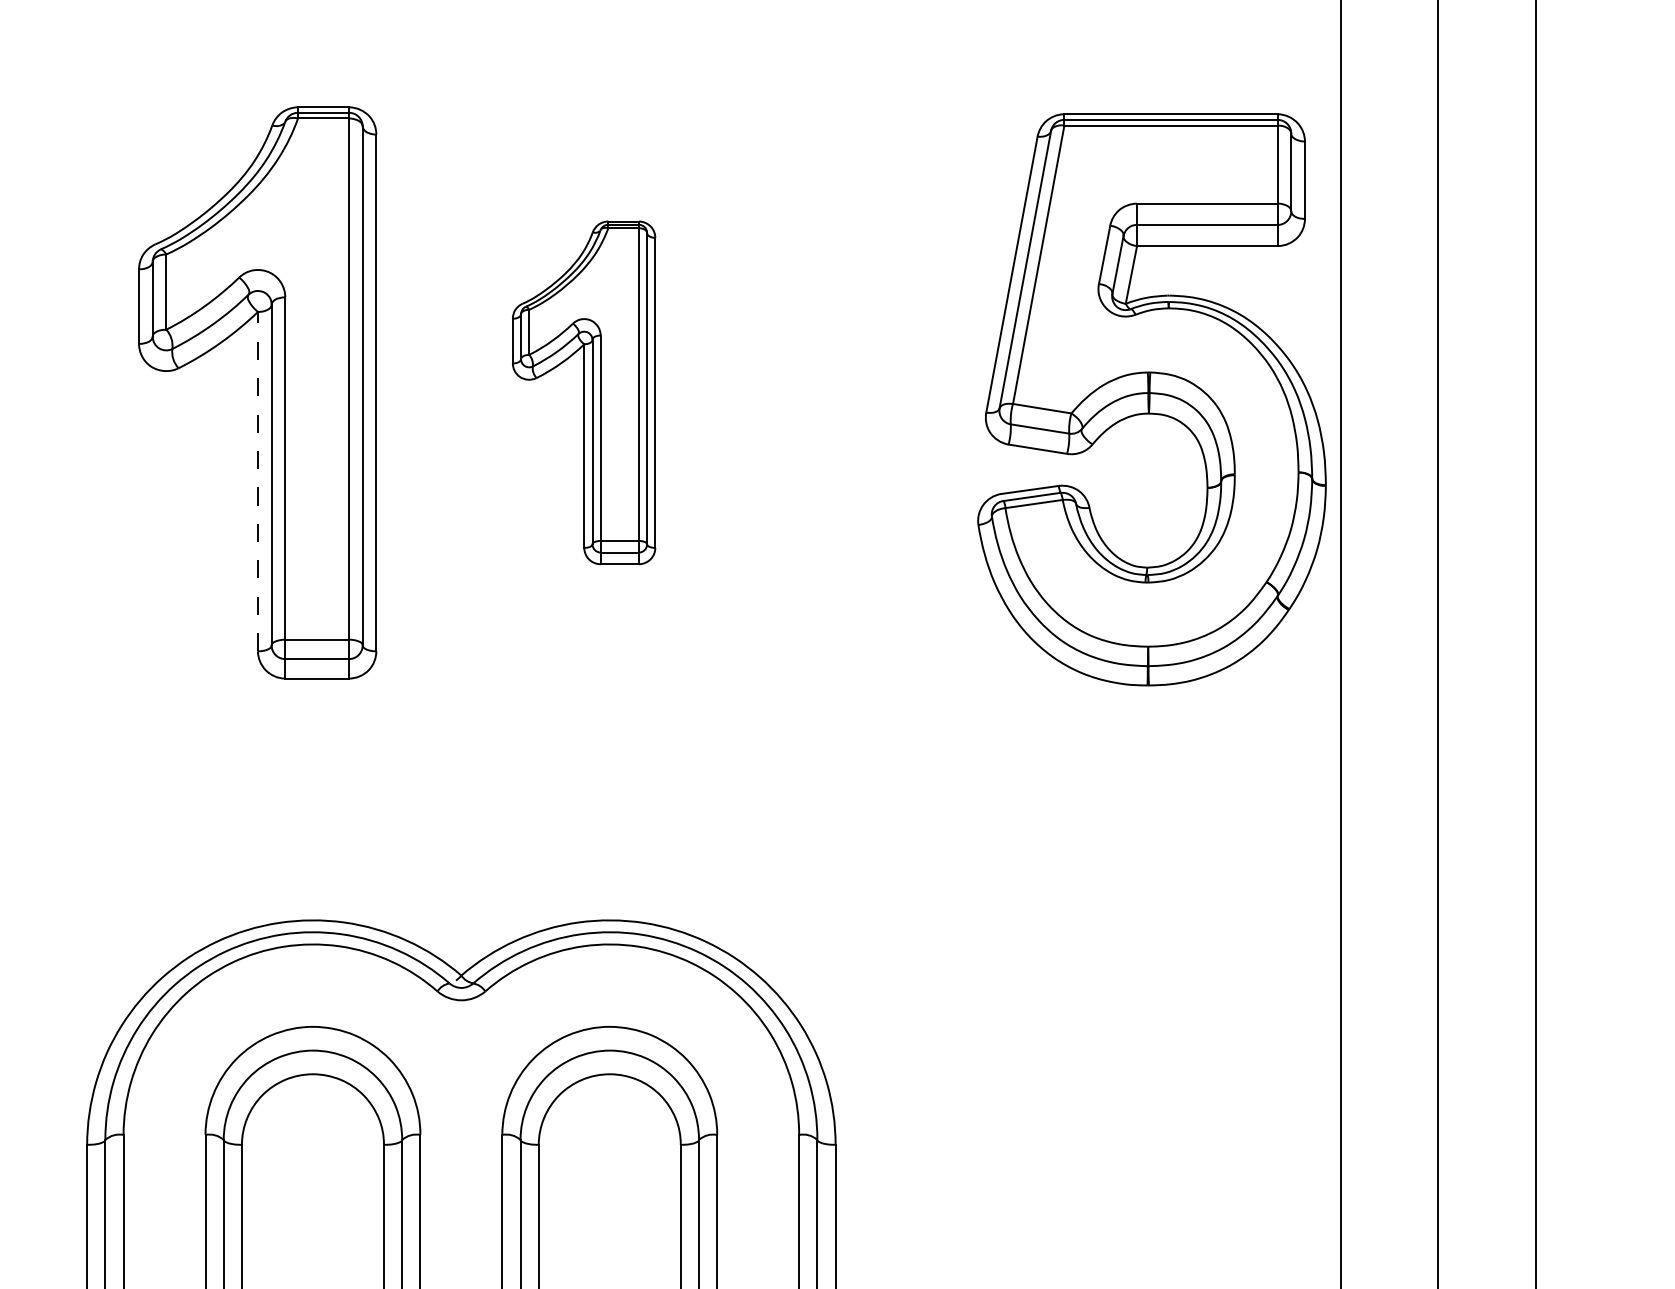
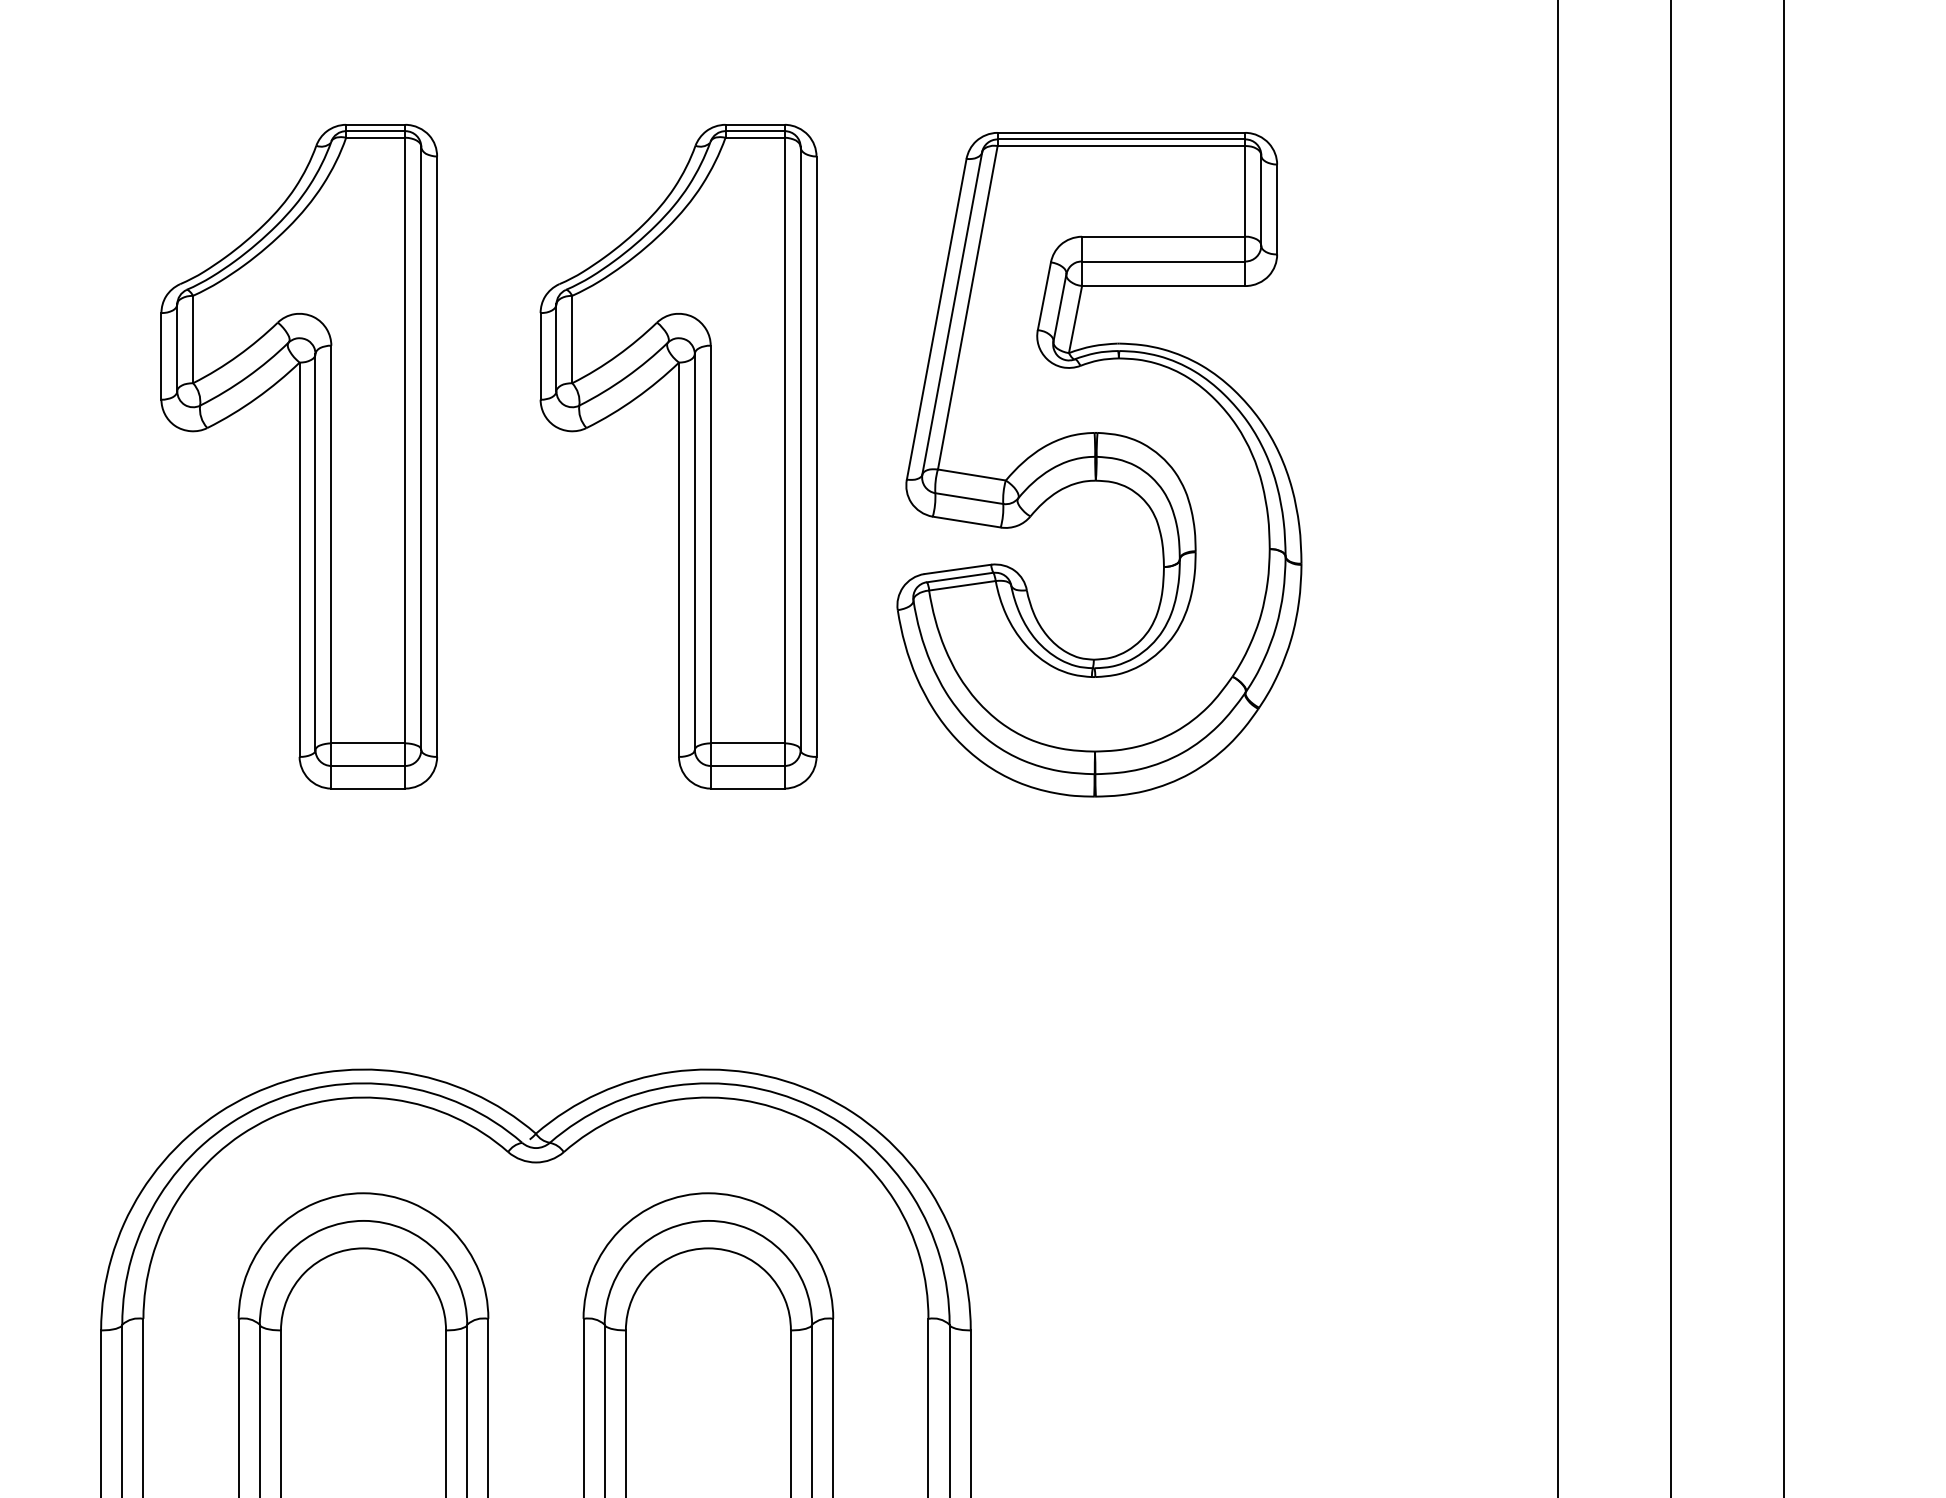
part: (584, 392) -> (678, 456), size x1.67
part: (1152, 399) -> (1099, 464), moved
line: (257, 481) -> (299, 559), dashed -> solid

